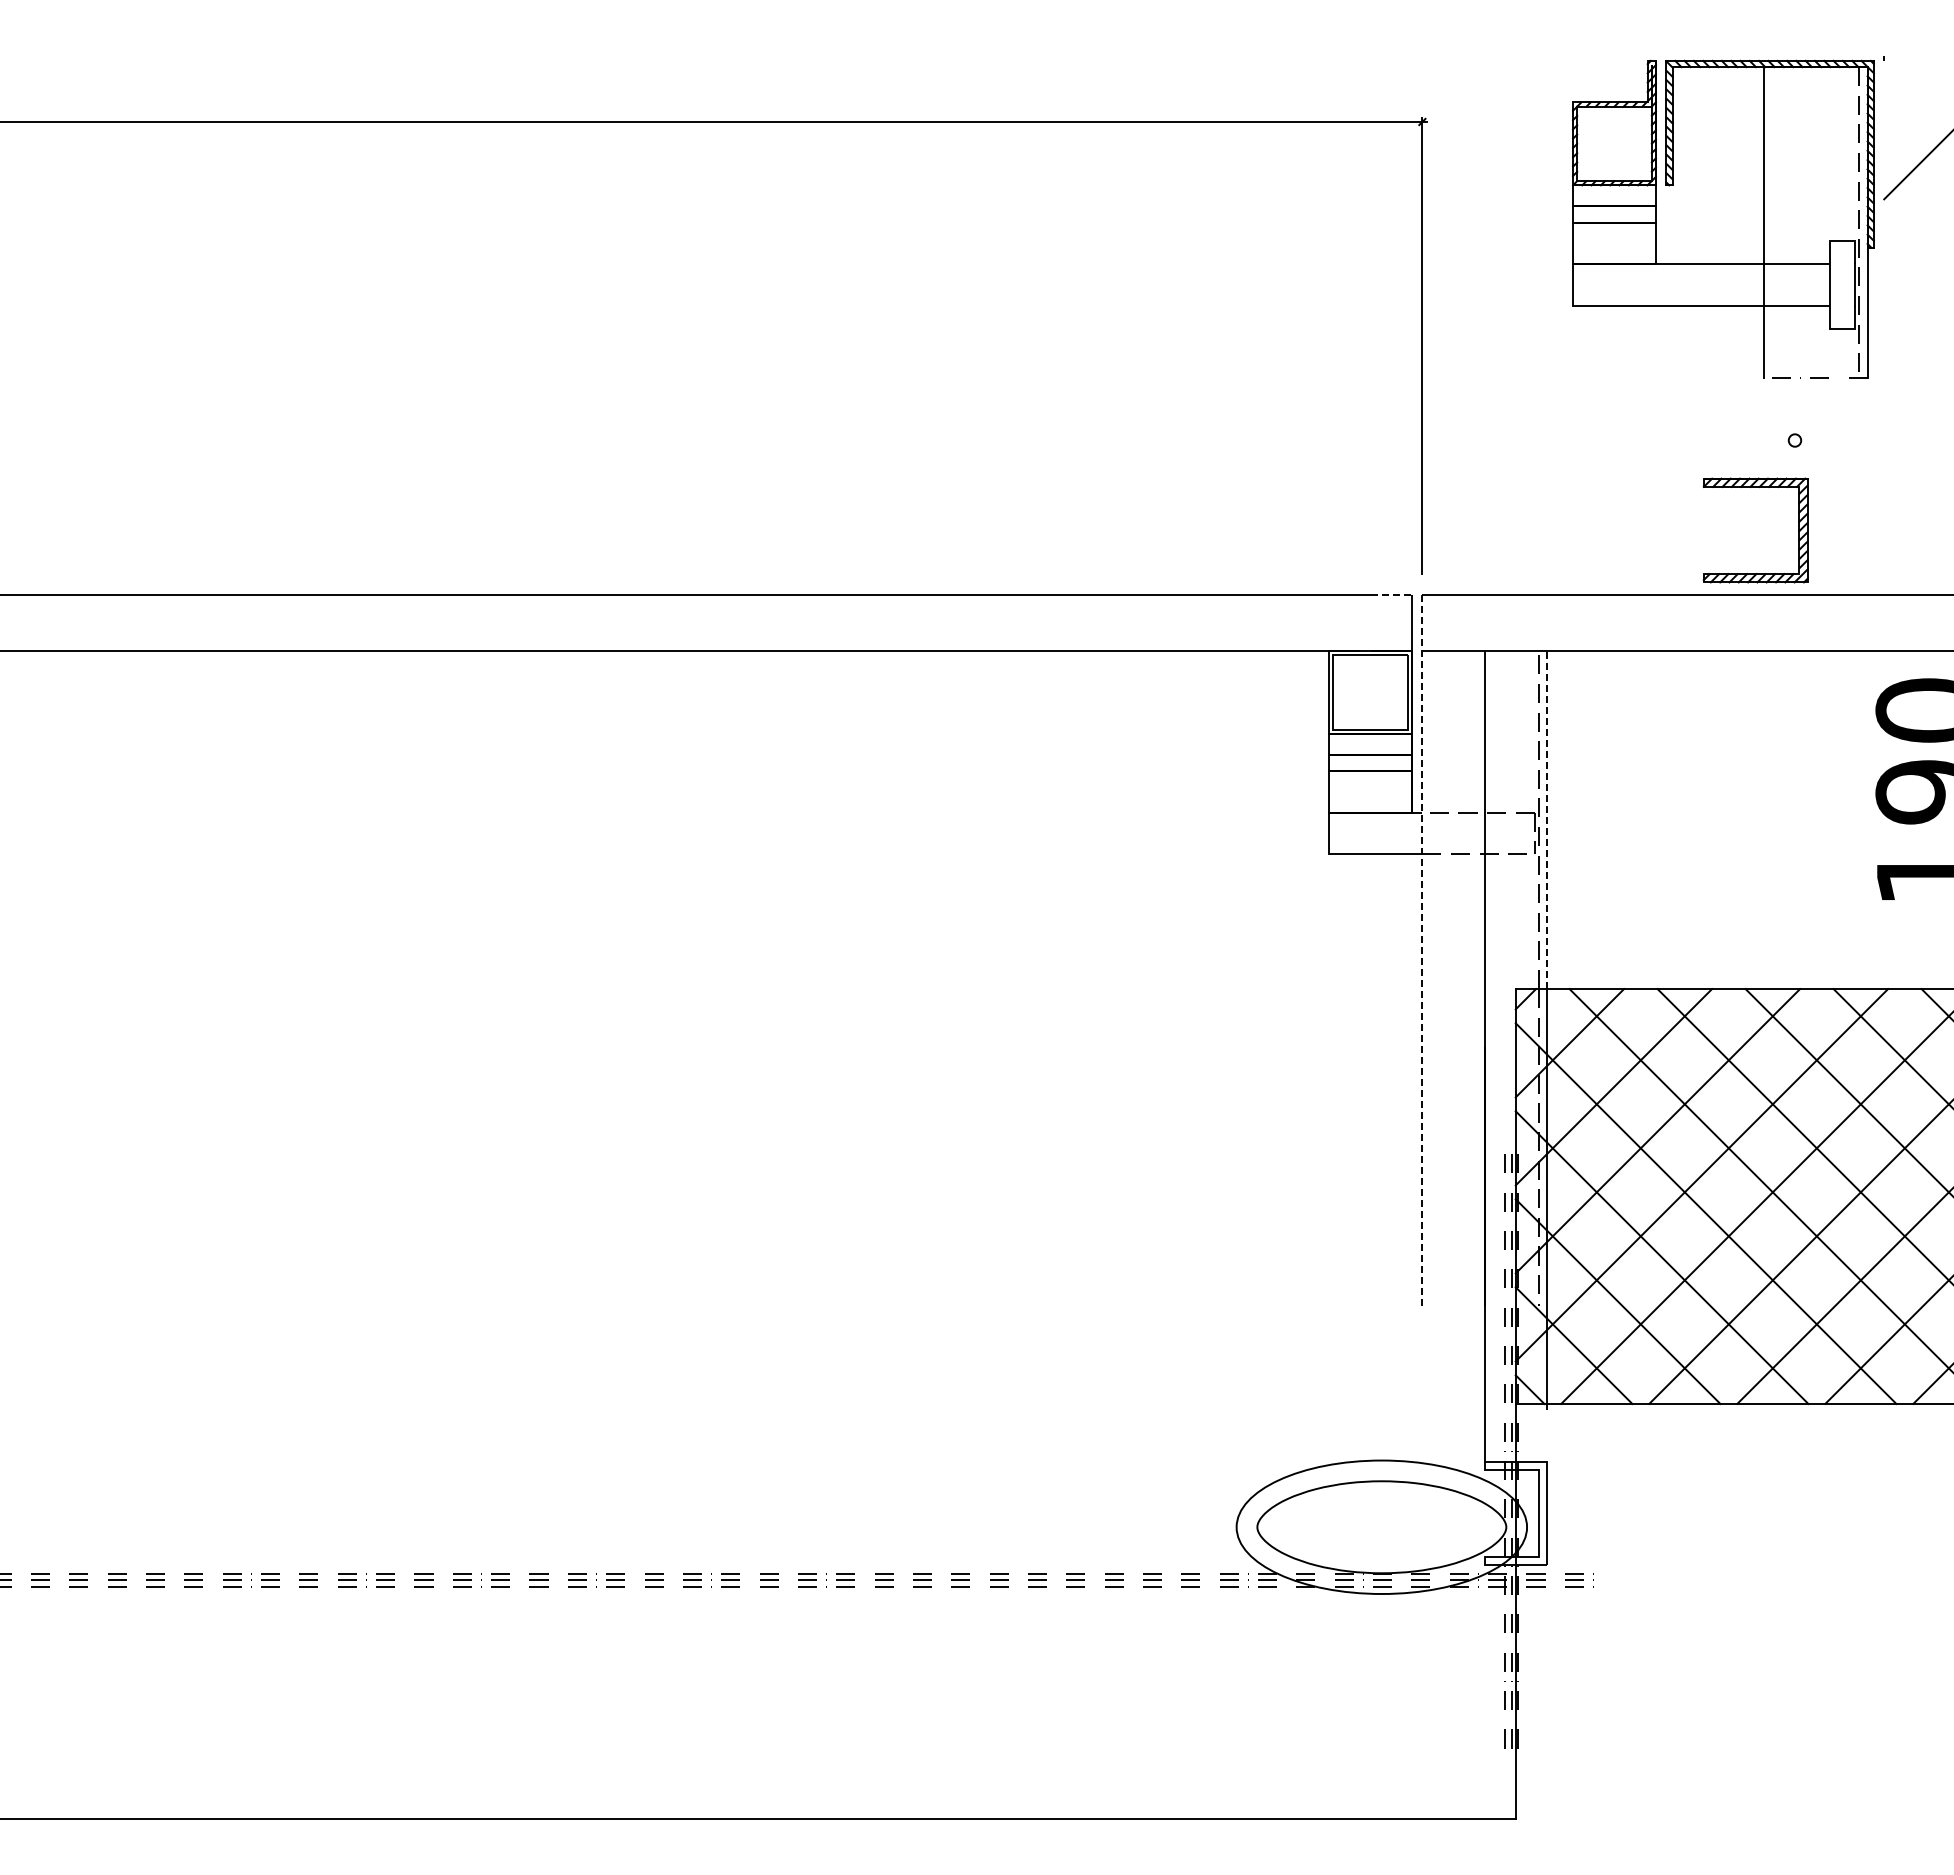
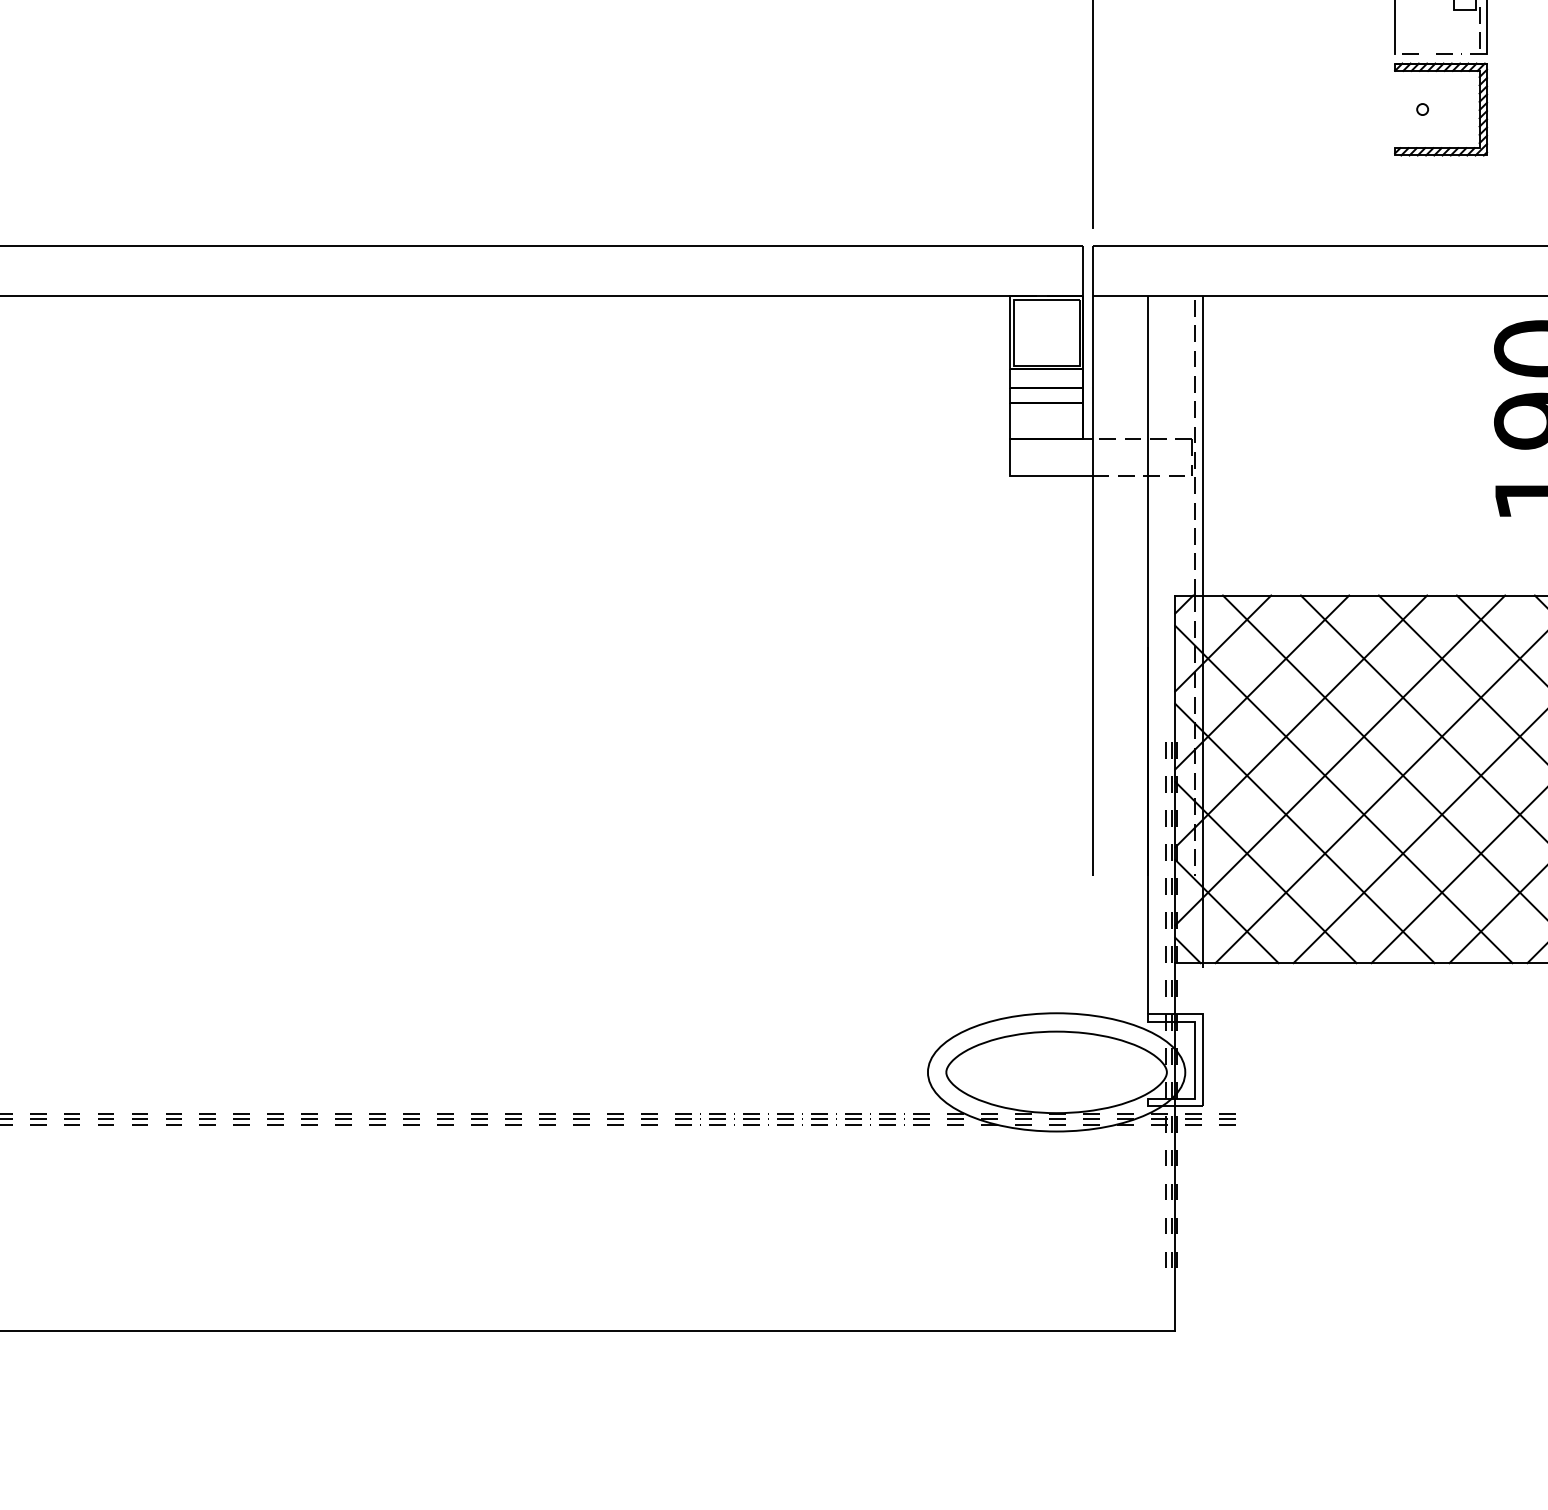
part: (1755, 487) -> (1440, 71), moved
line: (1391, 594) -> (1065, 245), dashed -> solid
line: (1546, 819) -> (1202, 445), dashed -> solid
line: (1422, 950) -> (1092, 561), dashed -> solid

